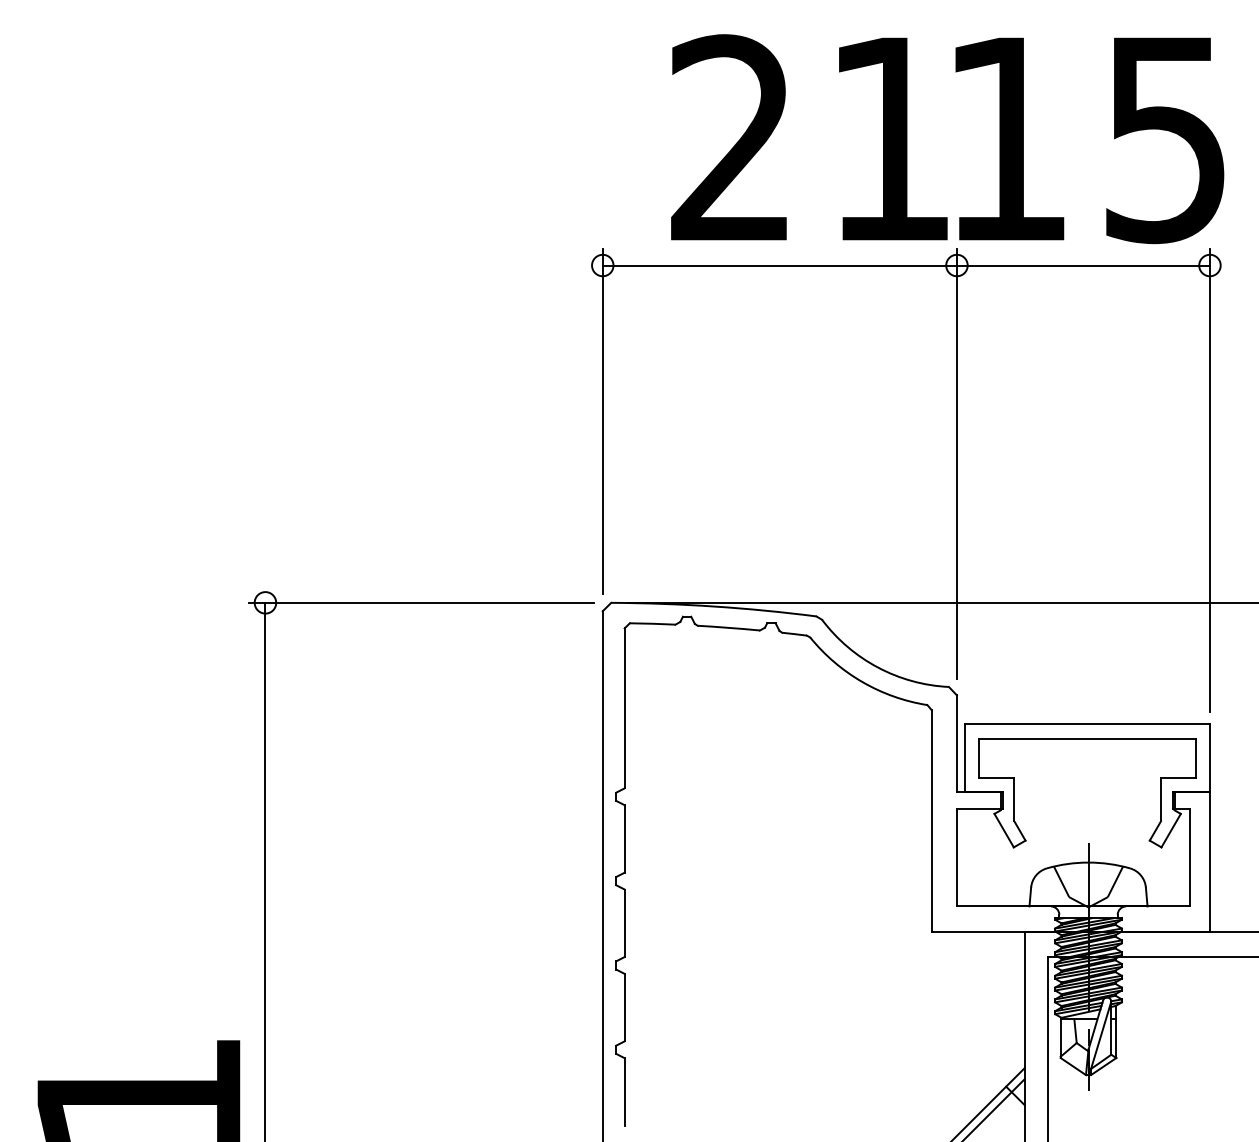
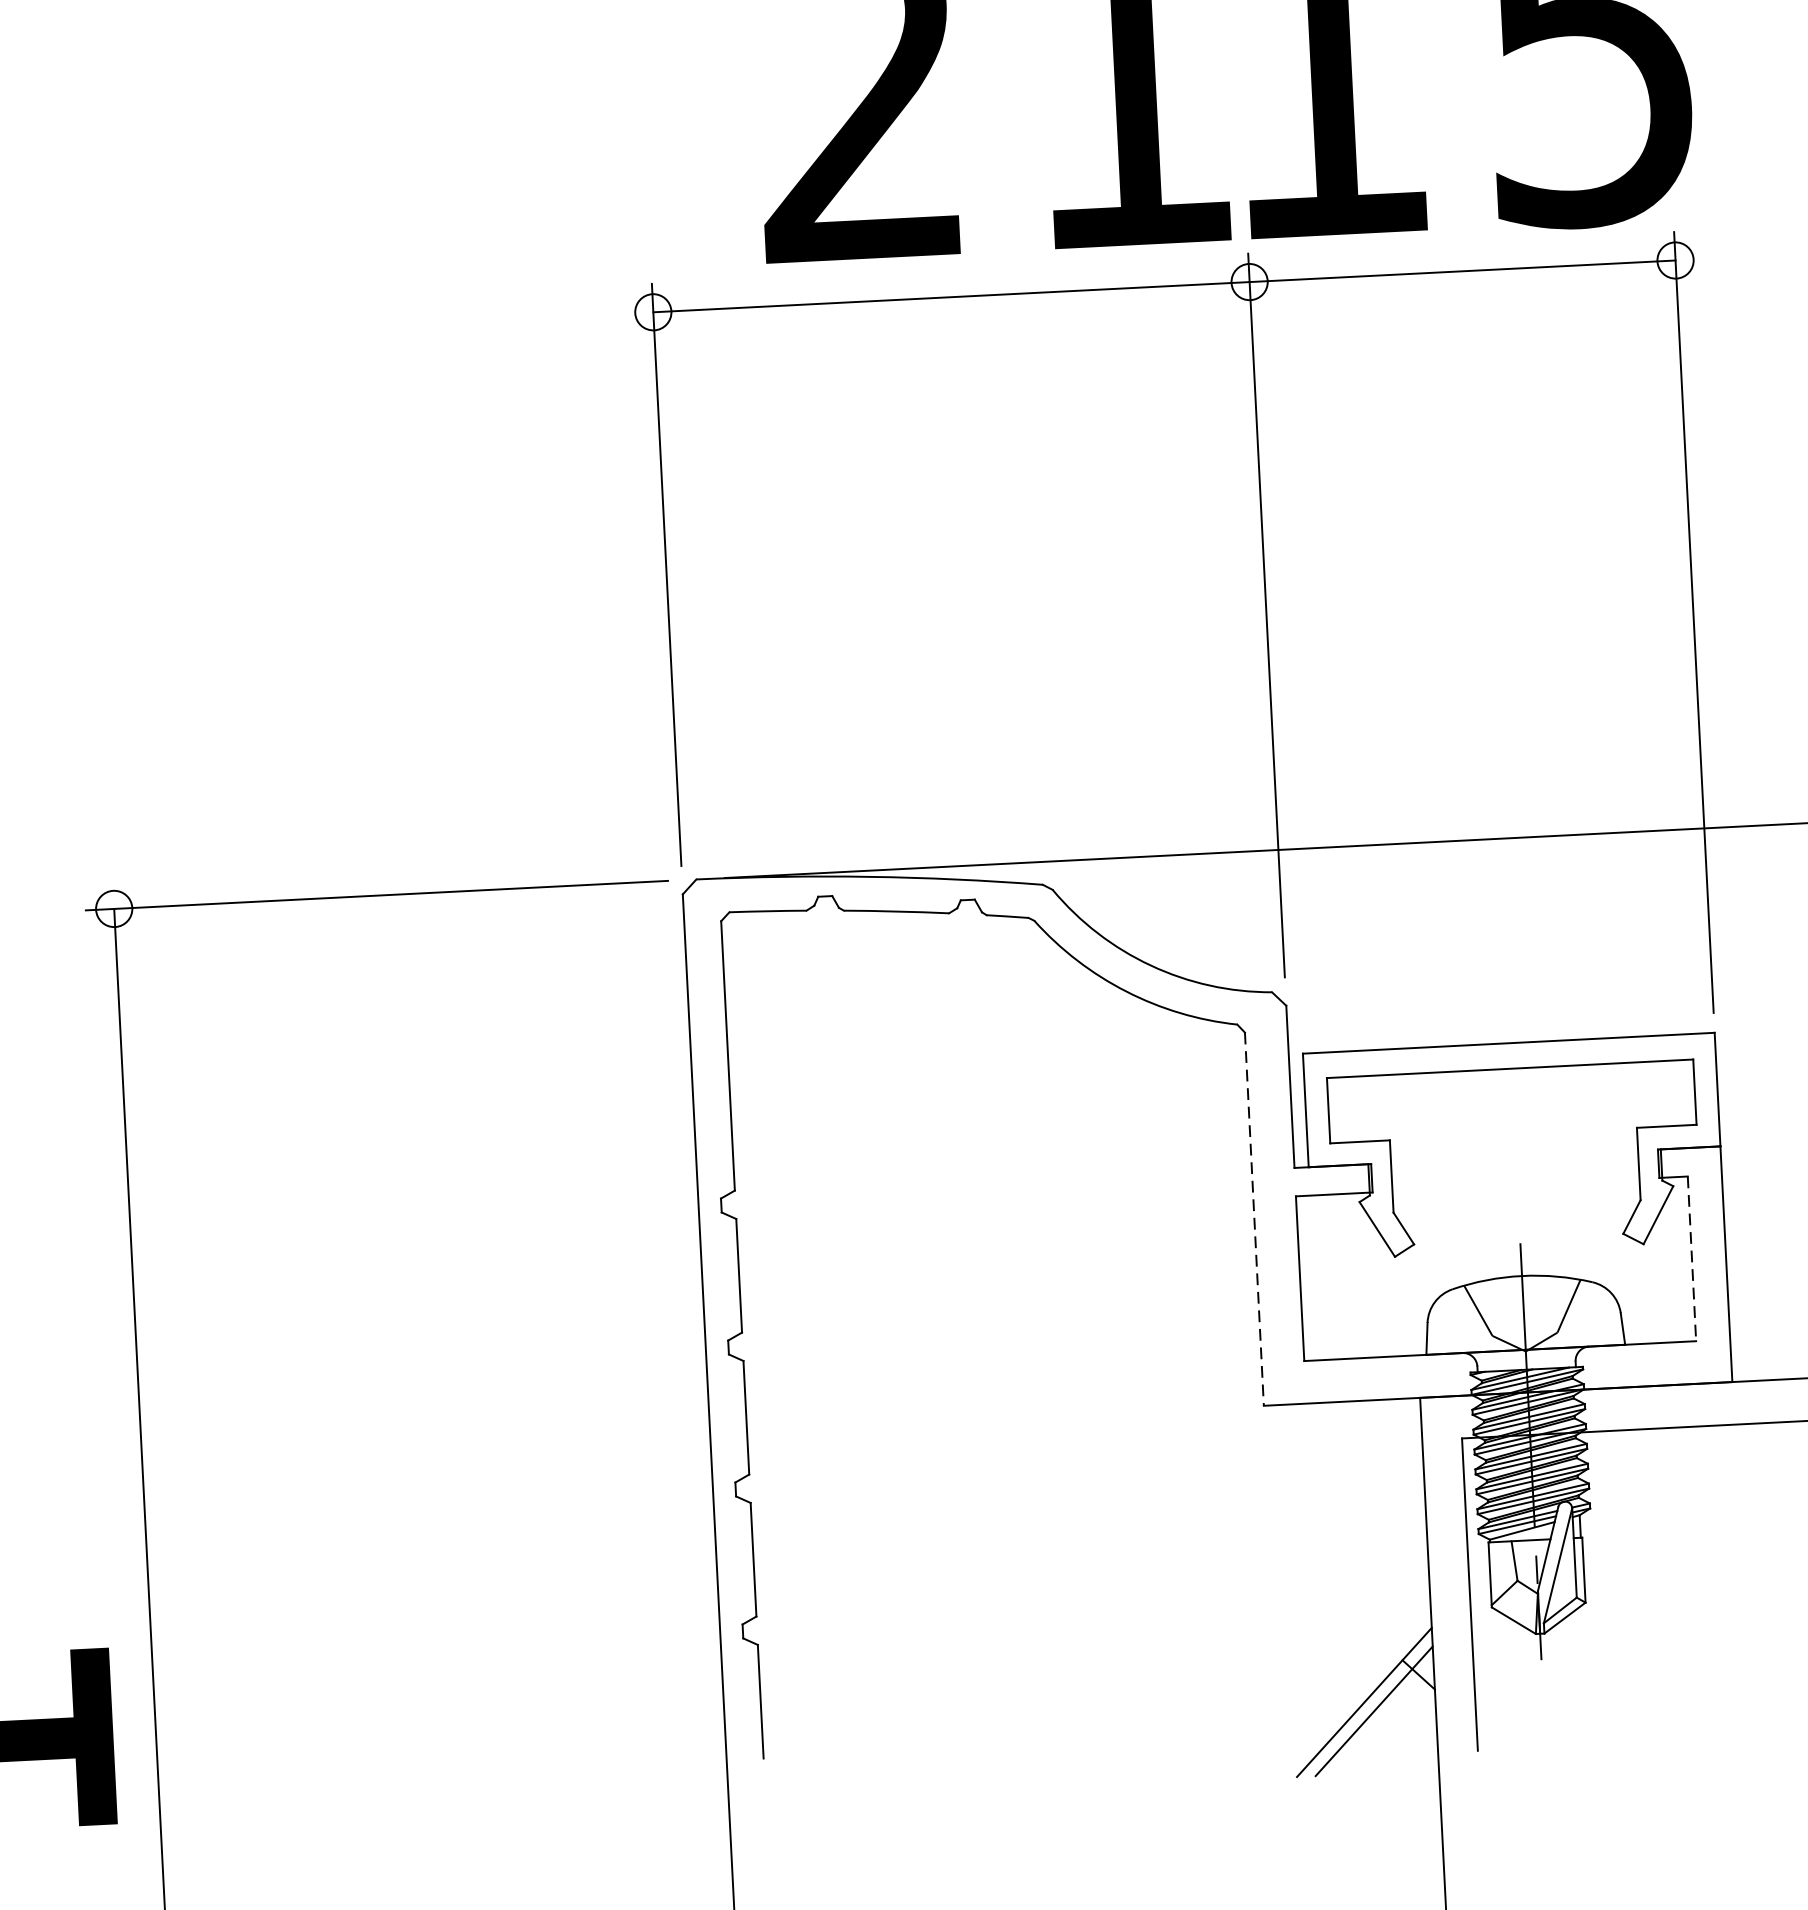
line: (931, 820) -> (1254, 1218), solid -> dashed
line: (1189, 857) -> (1691, 1258), solid -> dashed

